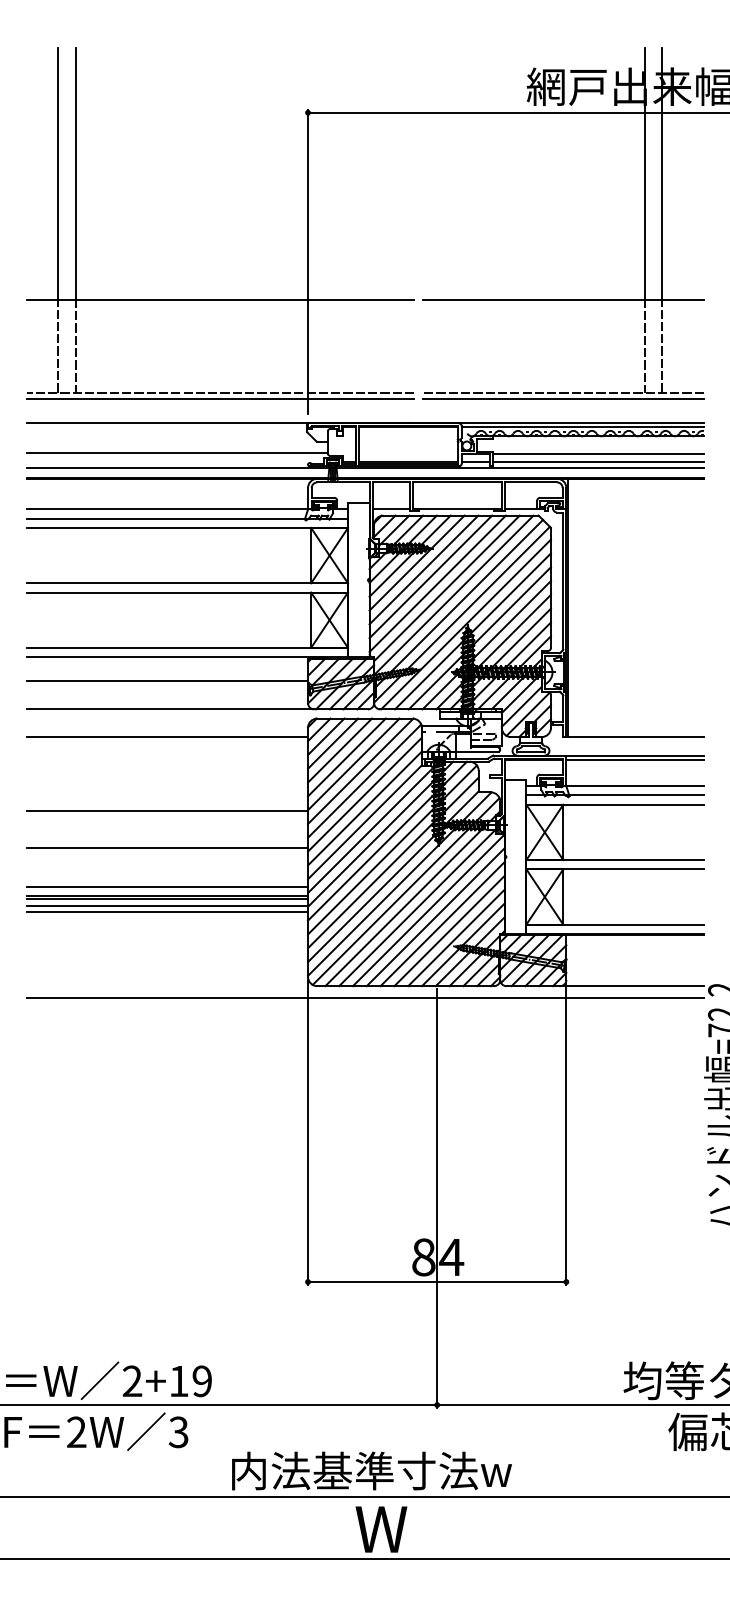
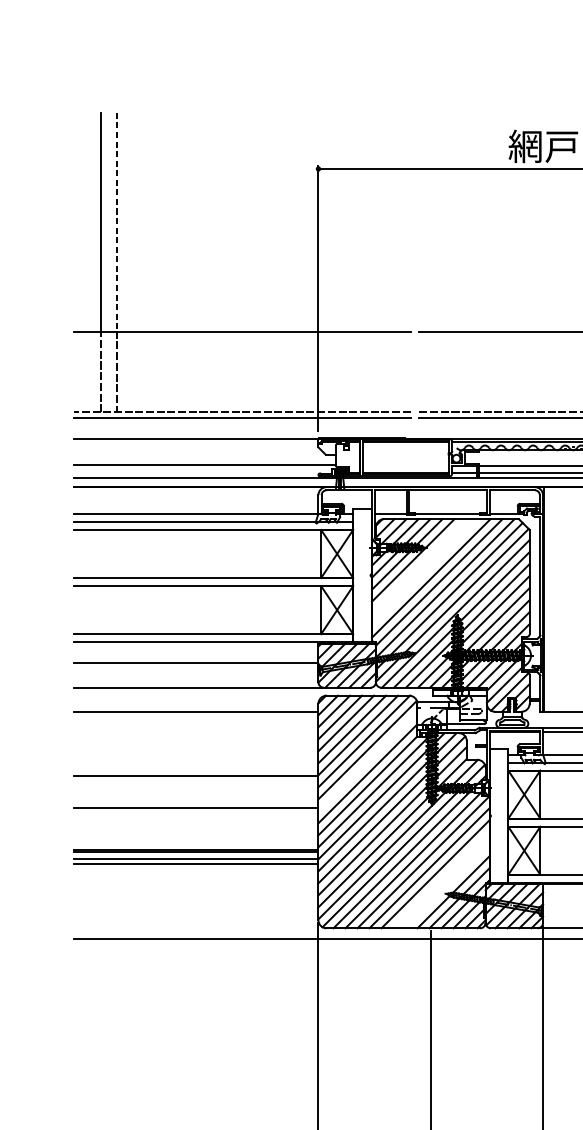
line: (76, 174) -> (117, 222), solid -> dashed
line: (423, 569) -> (418, 566), removed
line: (430, 576) -> (424, 572), removed
line: (364, 794) -> (367, 761), removed
line: (167, 886) -> (196, 841), removed
line: (449, 930) -> (441, 879), removed
line: (456, 937) -> (447, 885), removed

